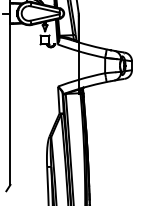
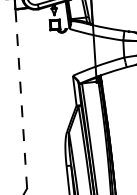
line: (10, 104) -> (21, 99), solid -> dashed

